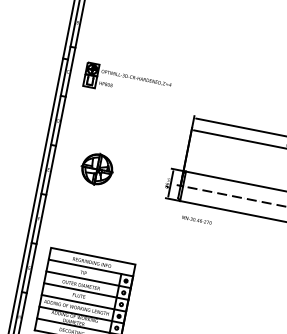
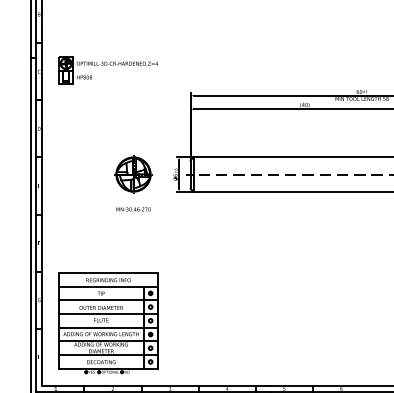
part: (97, 169) -> (133, 174), moved
text: (196, 220) -> (133, 209), moved

